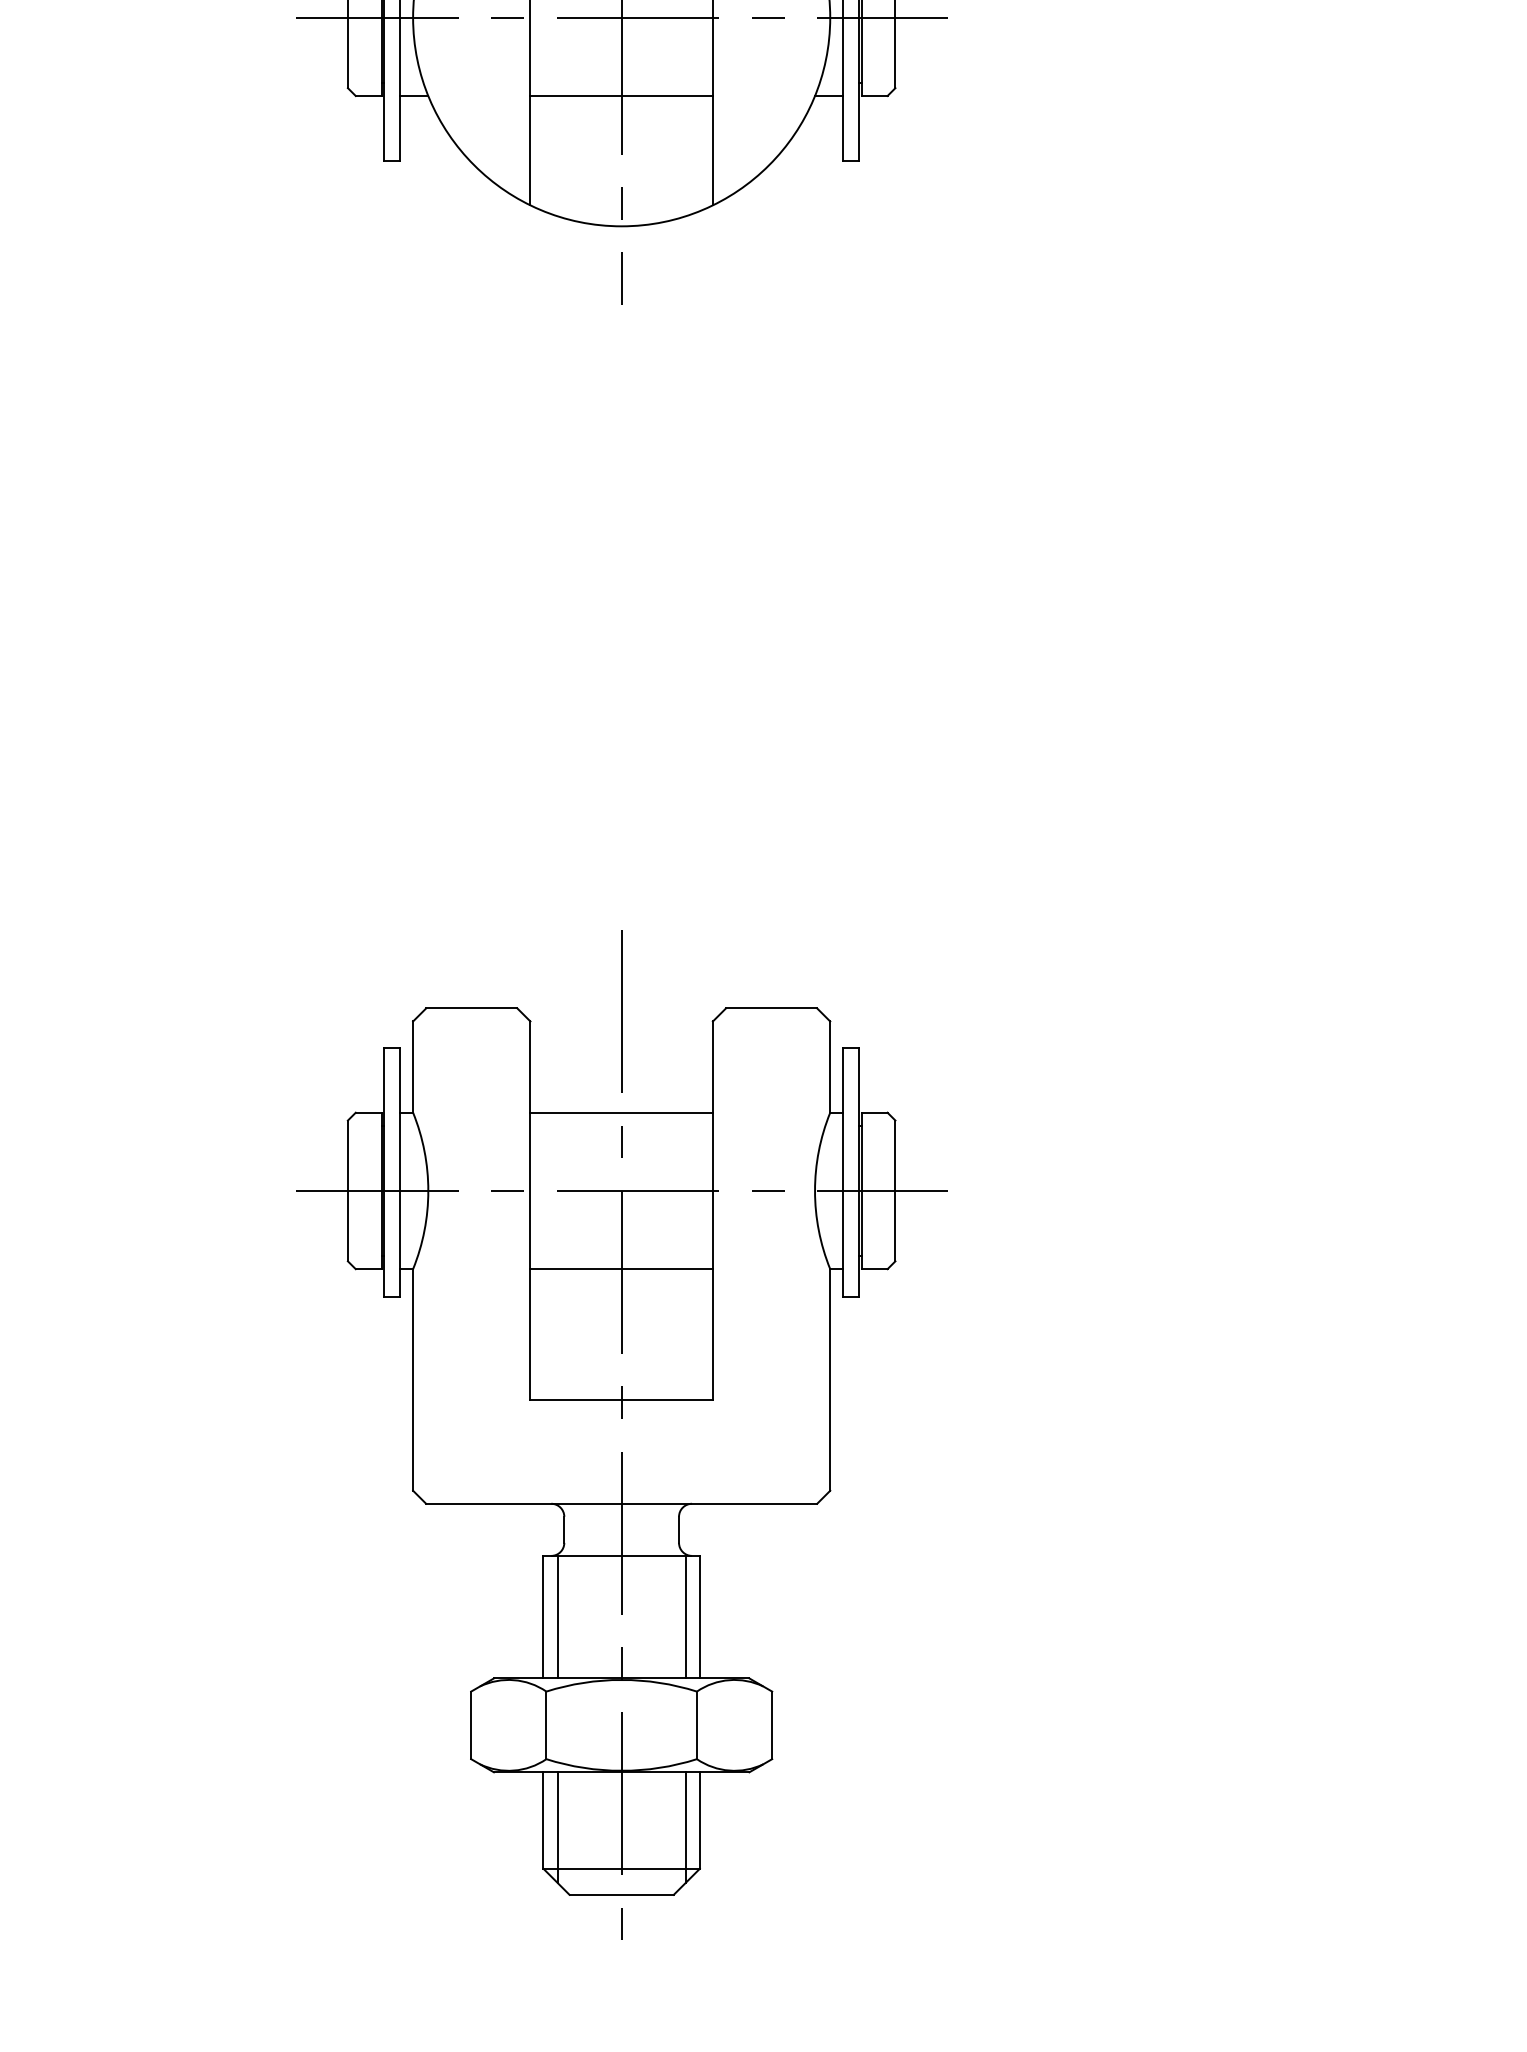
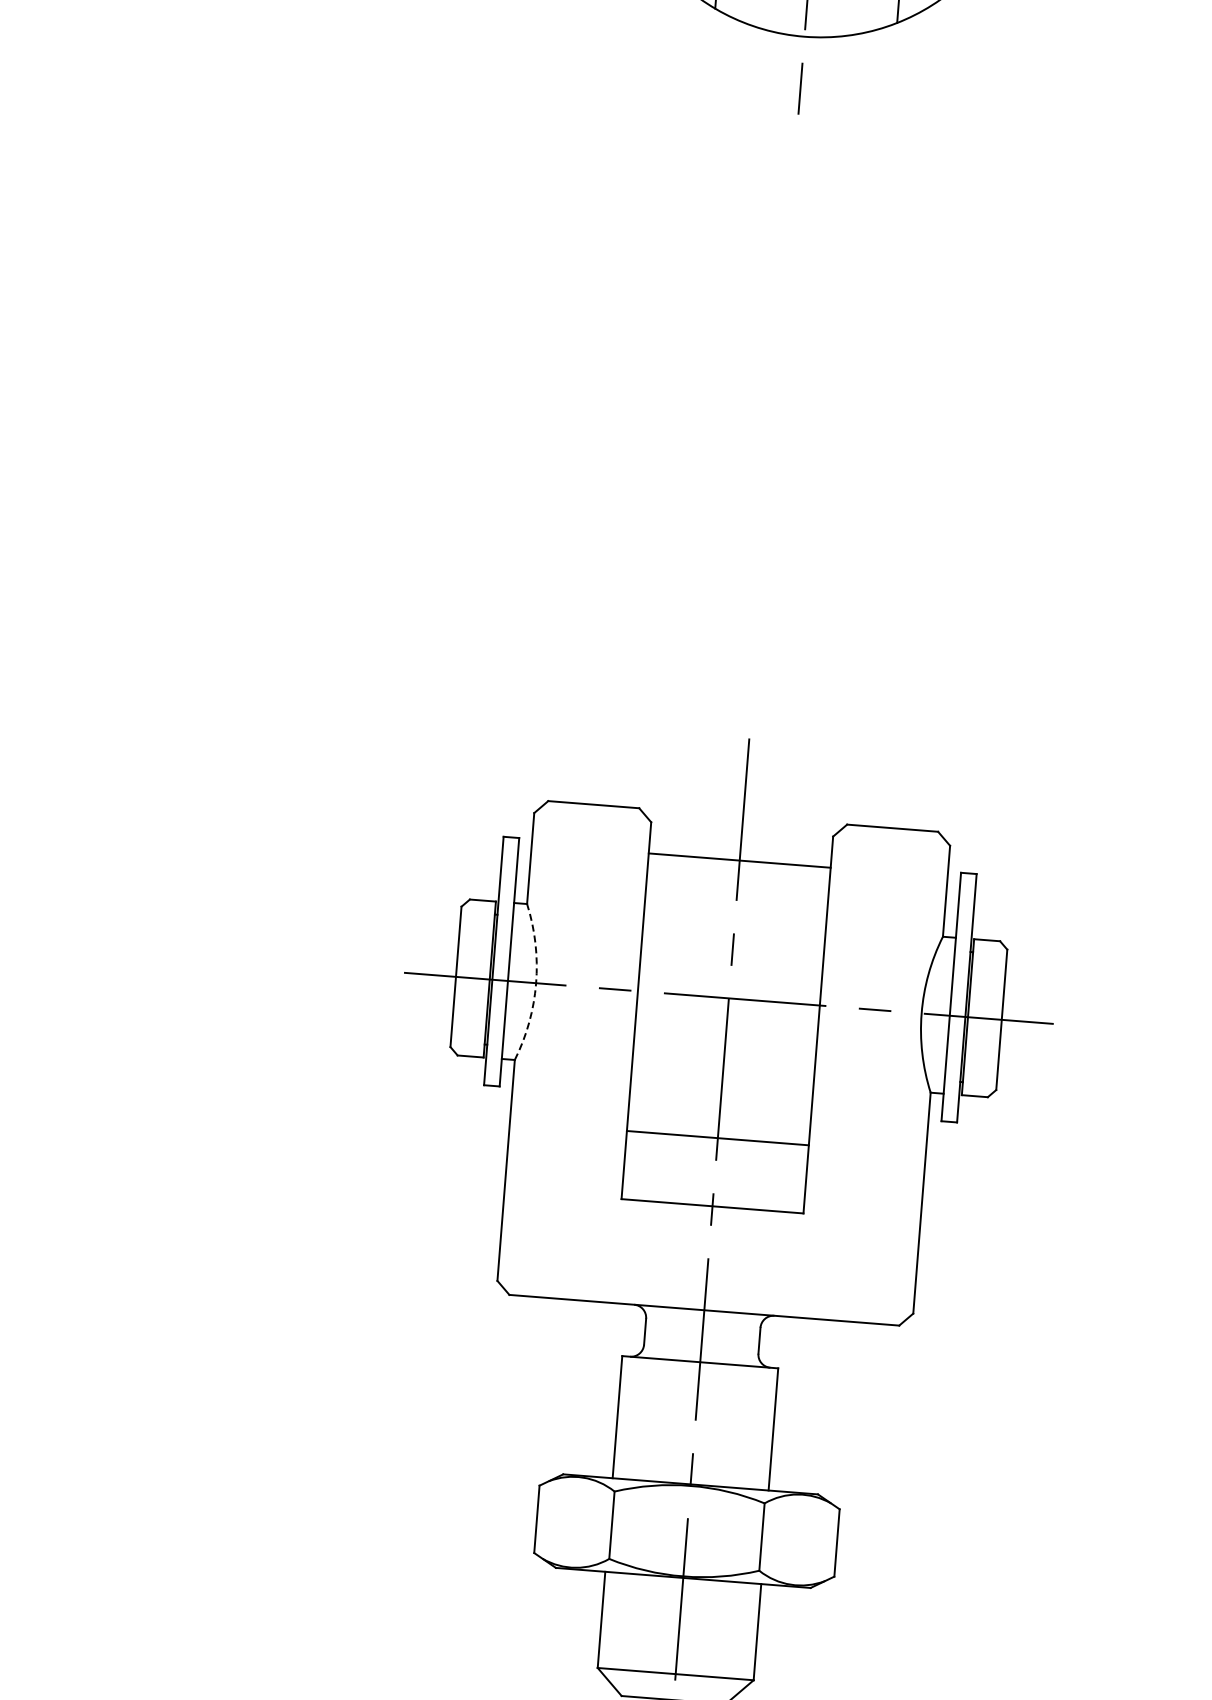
line: (621, 1112) -> (739, 860), moved
arc: (428, 1190) -> (536, 982), solid -> dashed
line: (621, 1269) -> (717, 1138), moved
line: (557, 1616) -> (631, 1417), removed
line: (685, 1616) -> (759, 1427), removed
line: (557, 1827) -> (614, 1627), removed
line: (685, 1827) -> (742, 1637), removed

